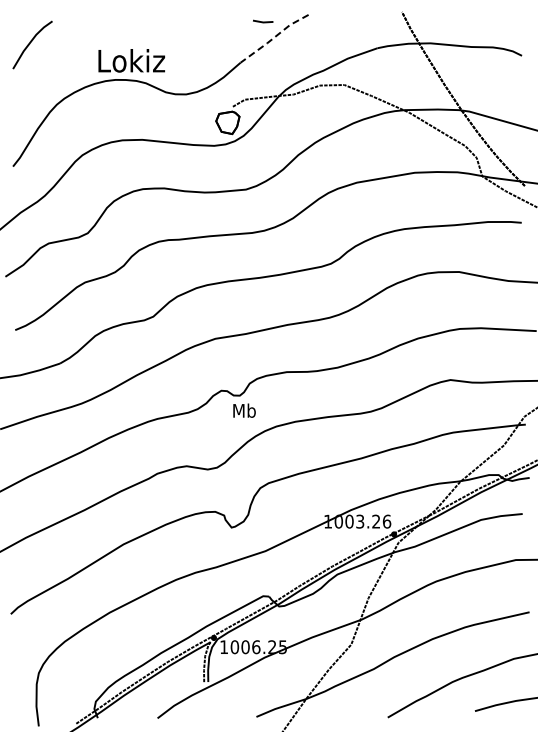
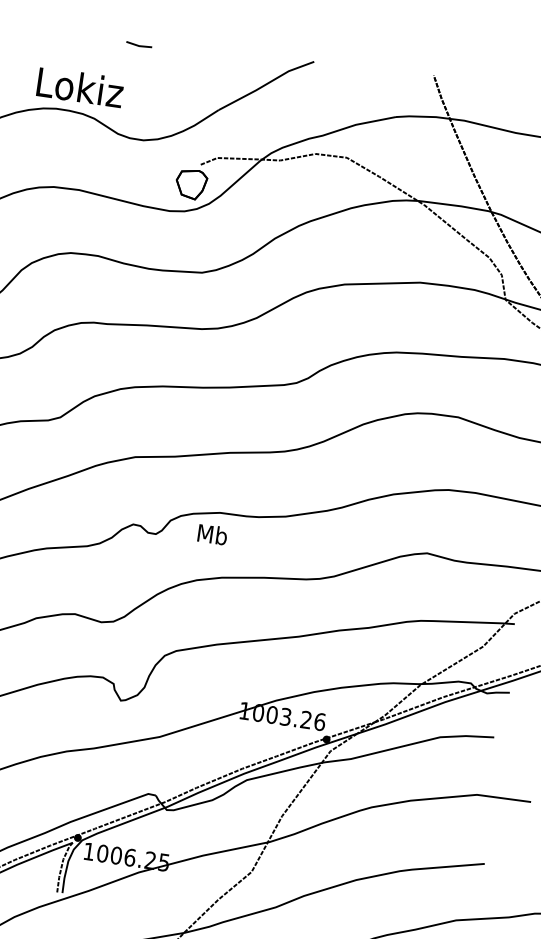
line: (263, 21) -> (139, 44), moved
line: (274, 37) -> (266, 84), dashed -> solid
text: (244, 410) -> (212, 534), moved

